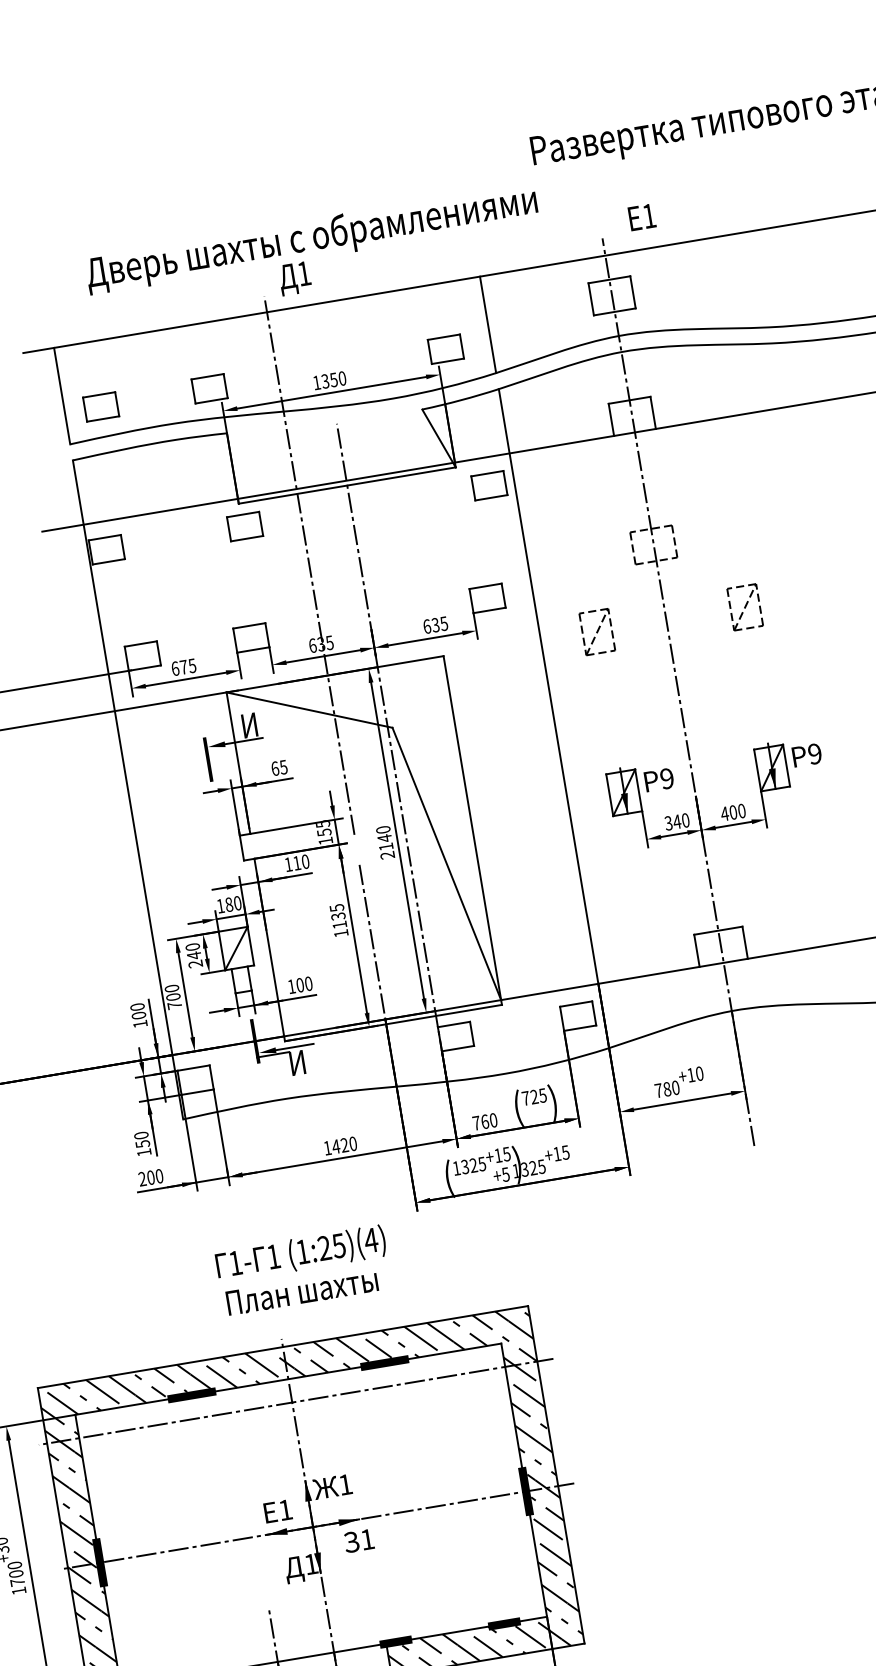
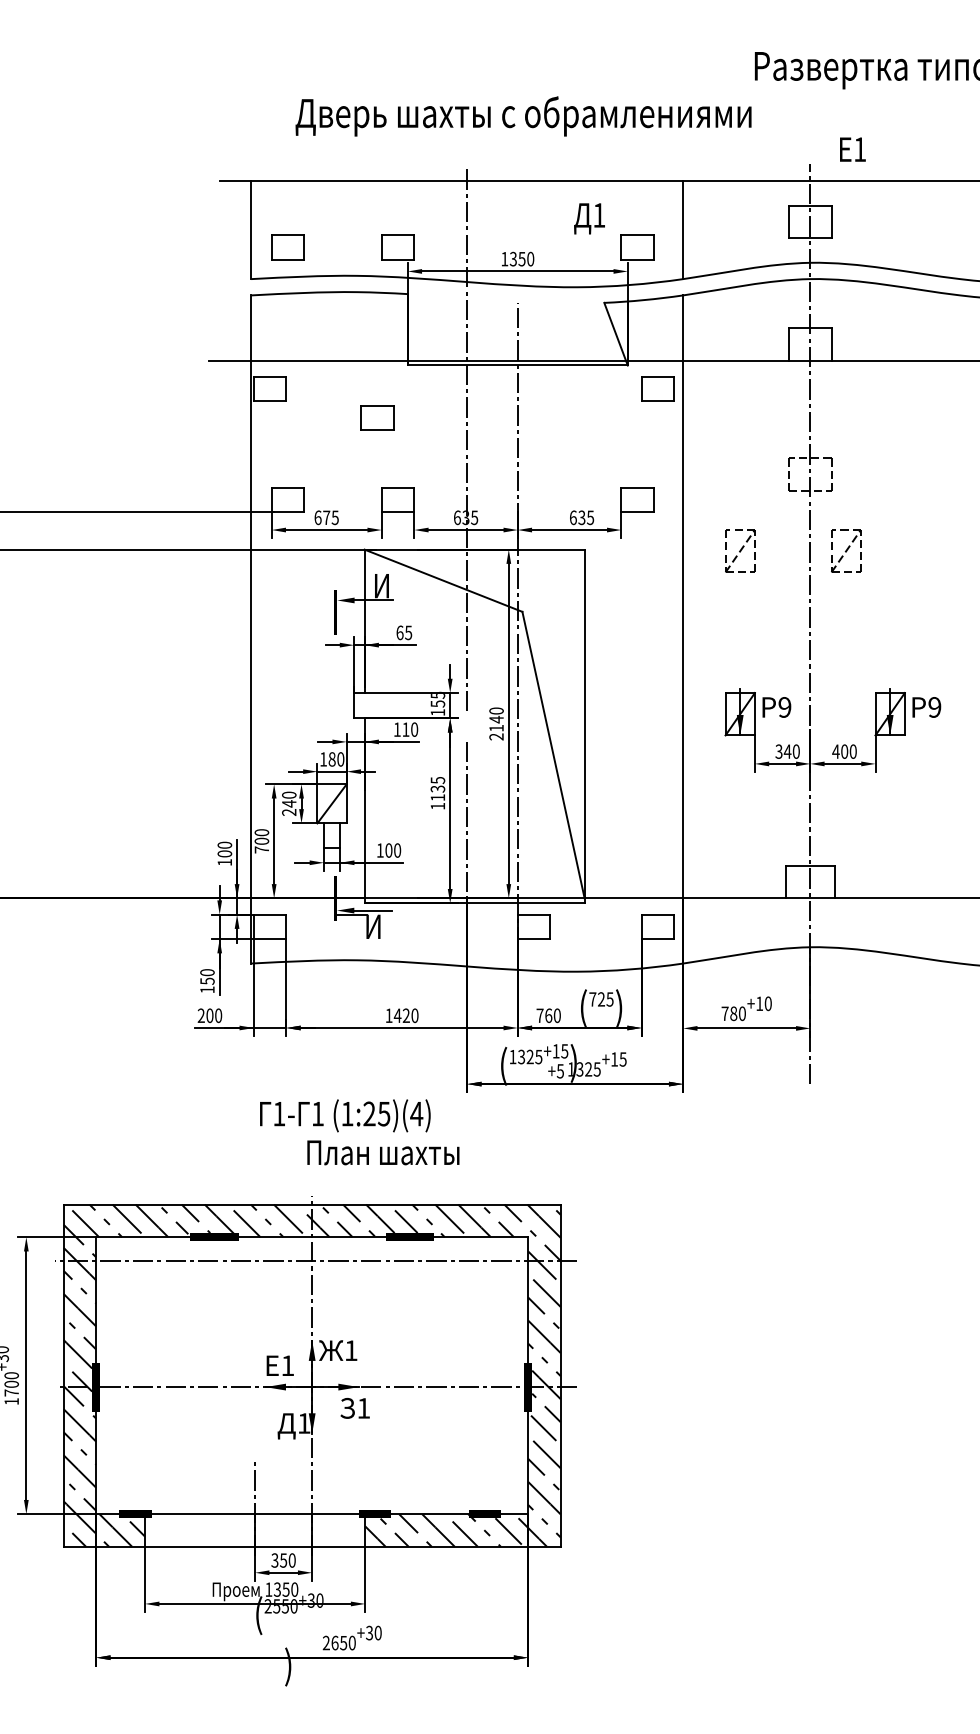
text: (295, 278) -> (589, 218), moved
part: (245, 525) -> (377, 417), moved
part: (745, 606) -> (846, 550), moved
text: (302, 1291) -> (383, 1152), moved

